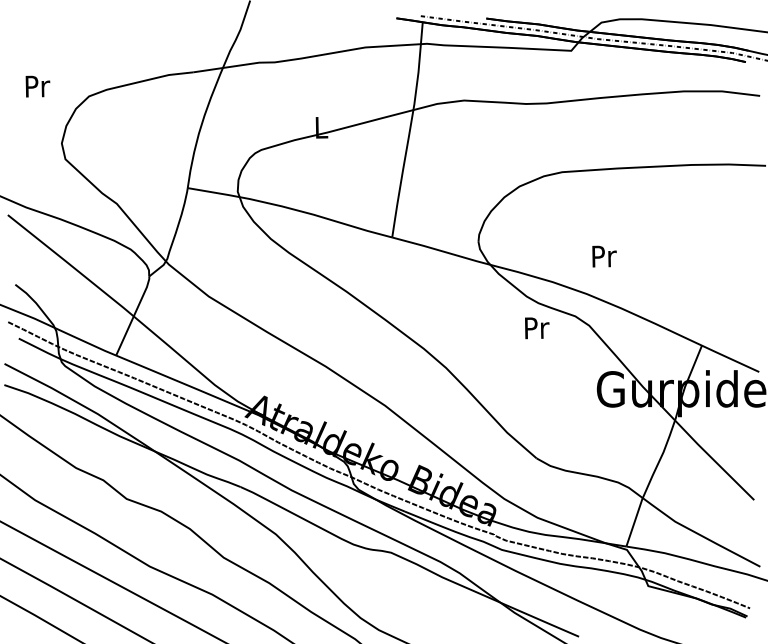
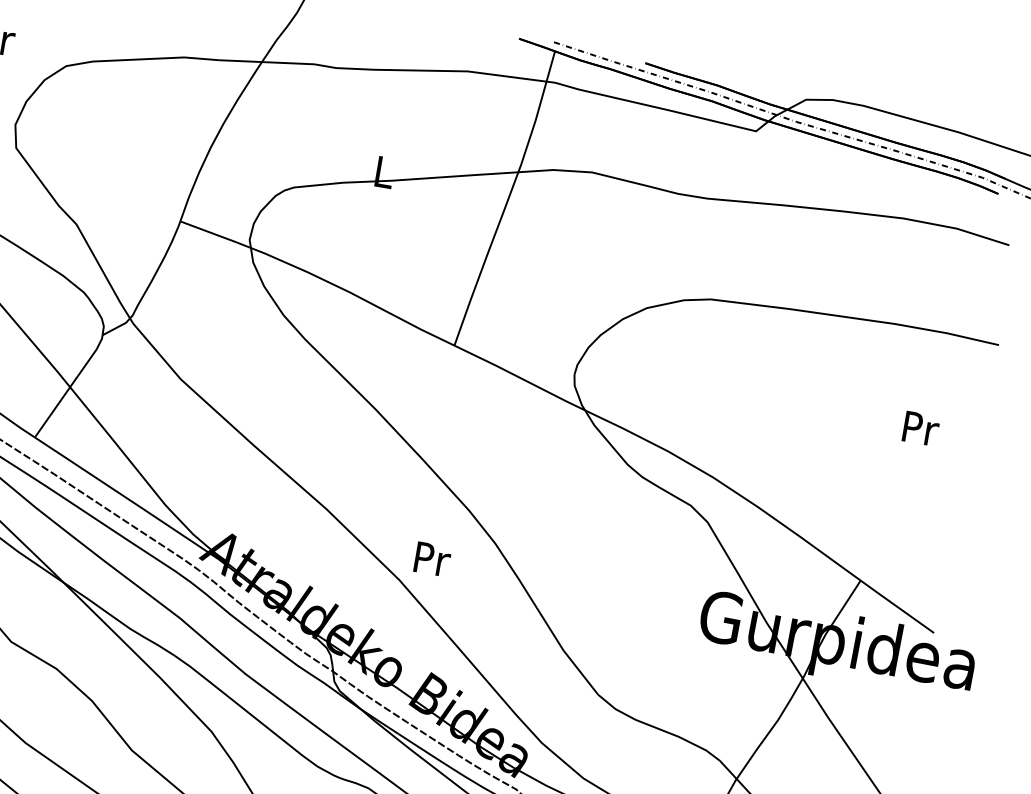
text: (604, 256) -> (921, 428), moved
text: (537, 328) -> (432, 559), moved

